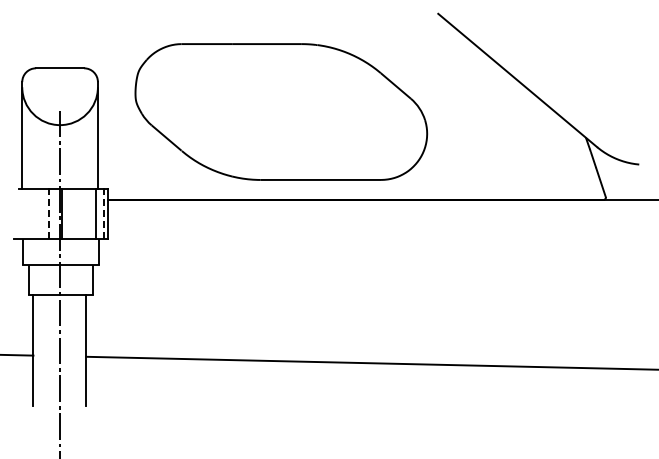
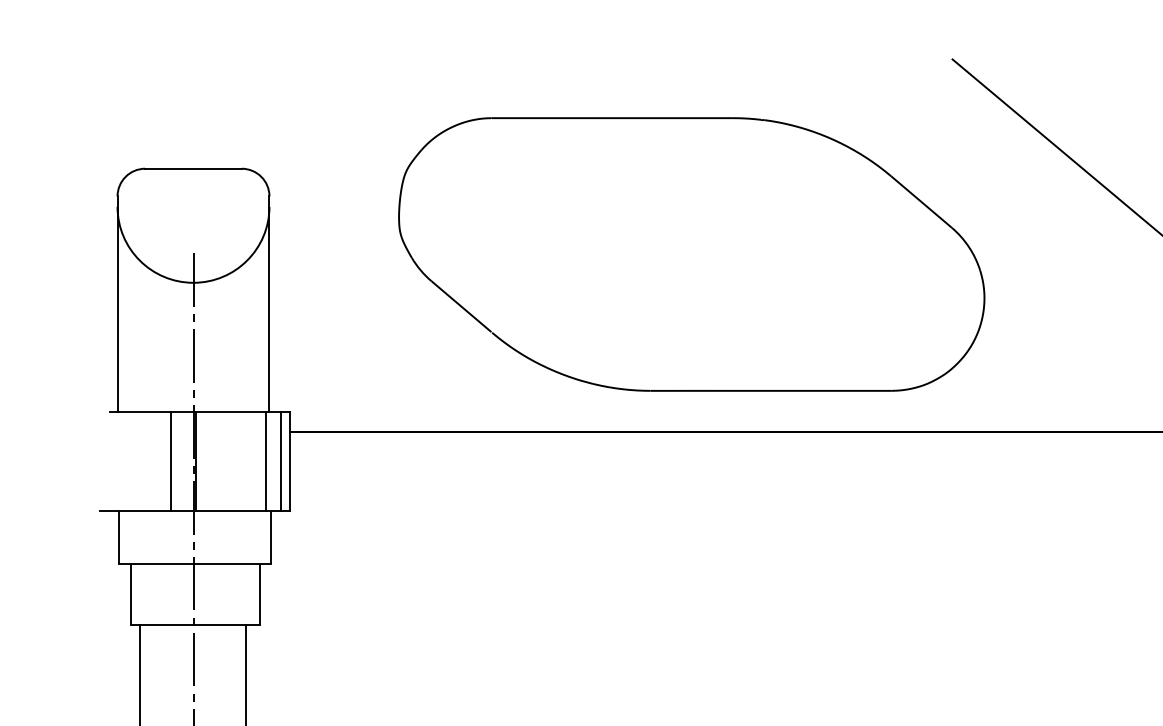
part: (281, 111) -> (692, 253), moved
line: (48, 214) -> (170, 462), dashed -> solid
line: (103, 214) -> (280, 462), dashed -> solid

